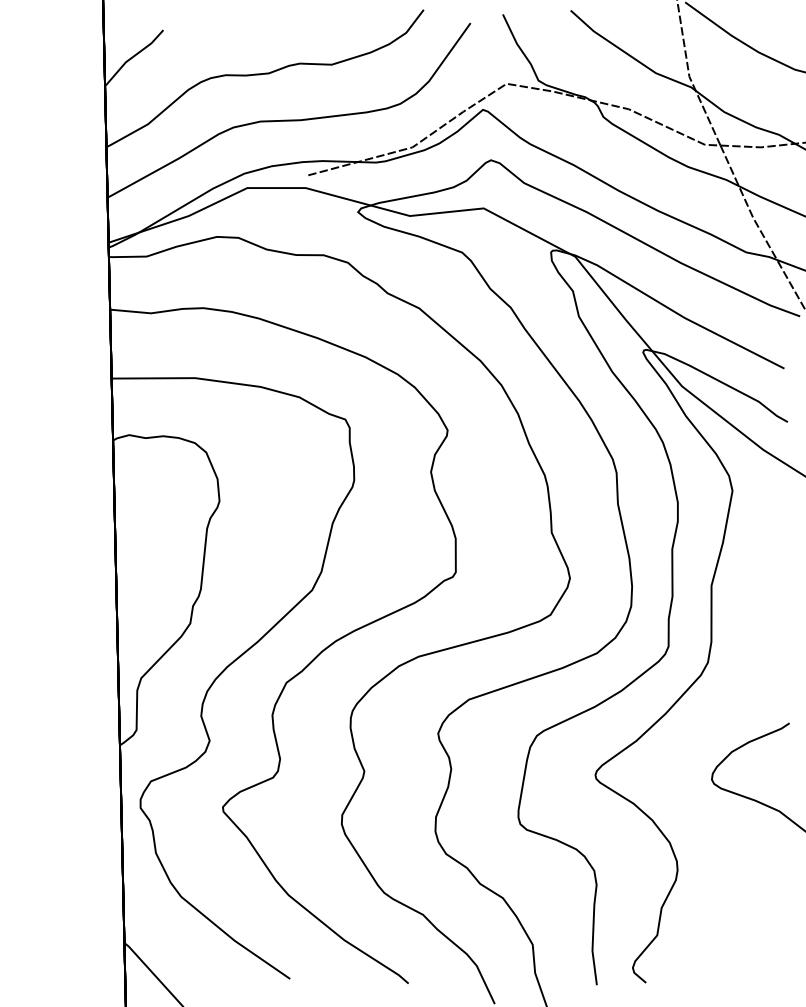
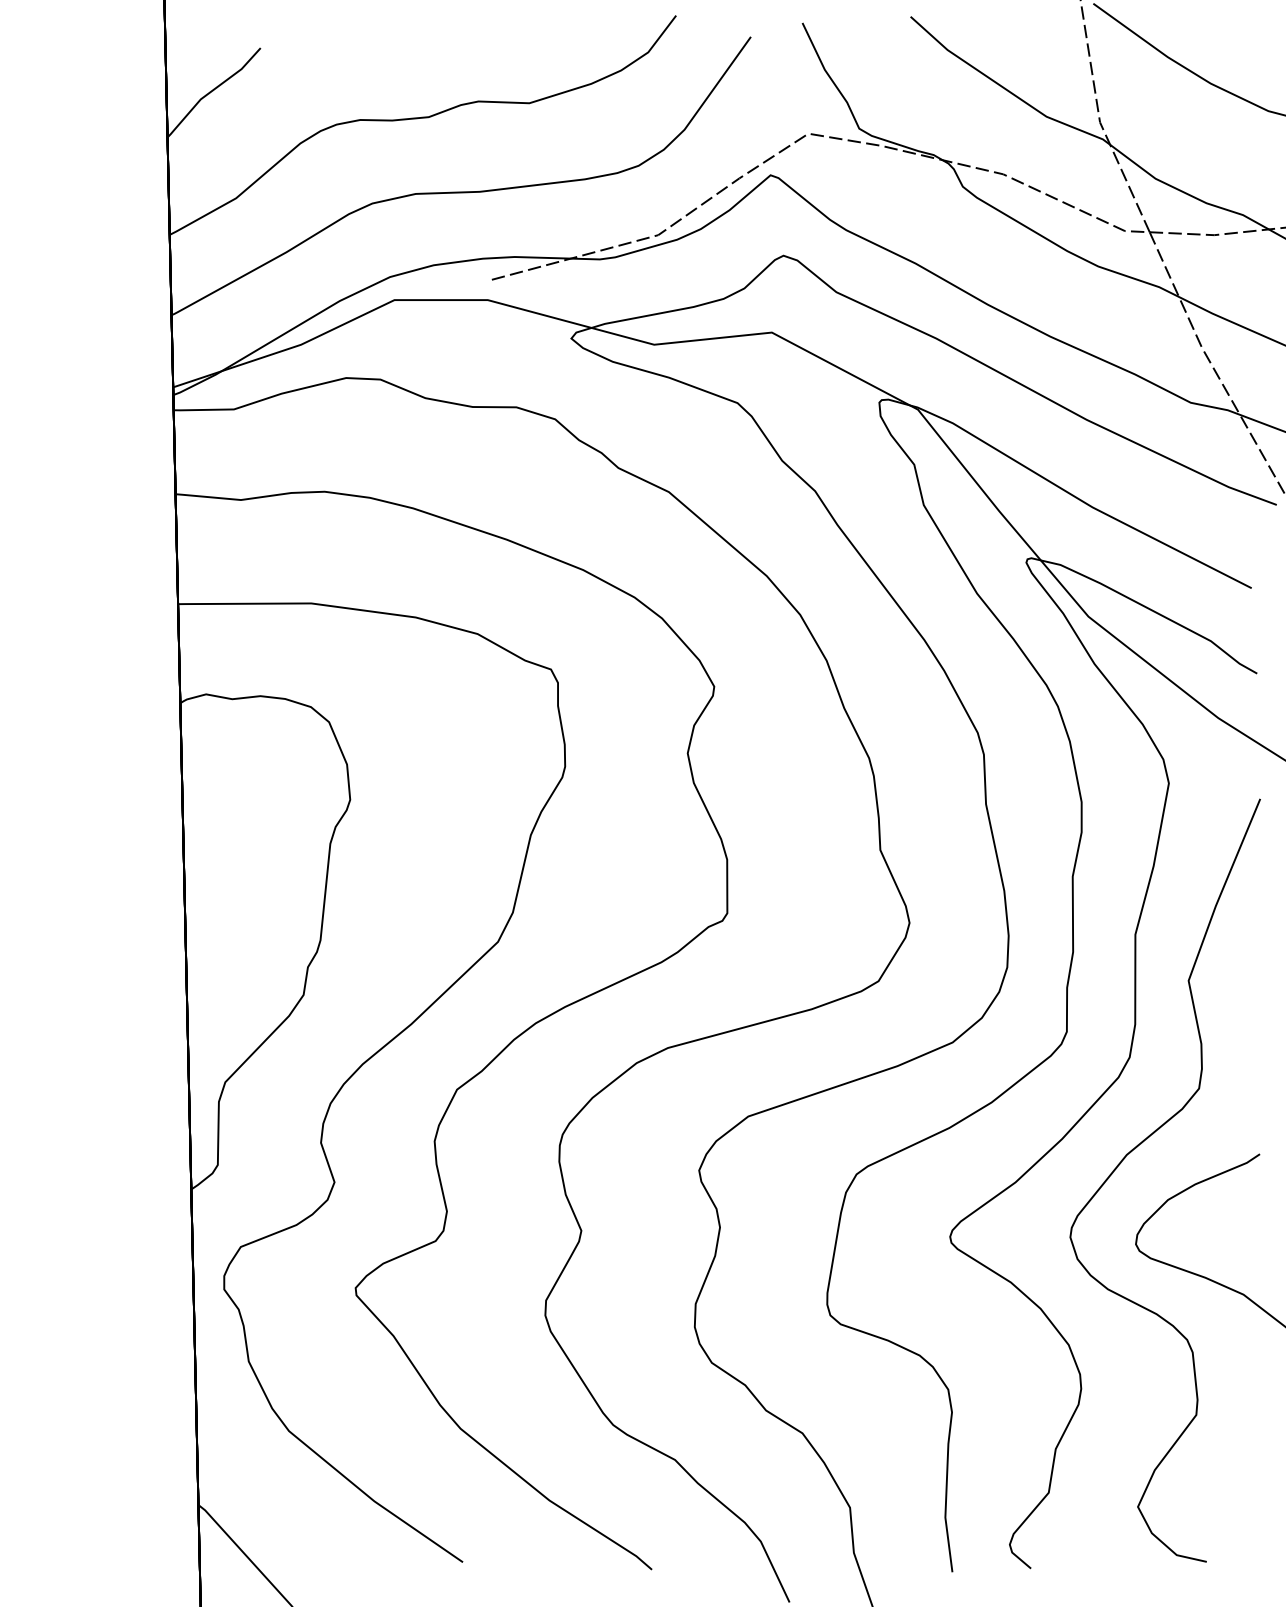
curve: (714, 718) -> (1140, 1146), added

